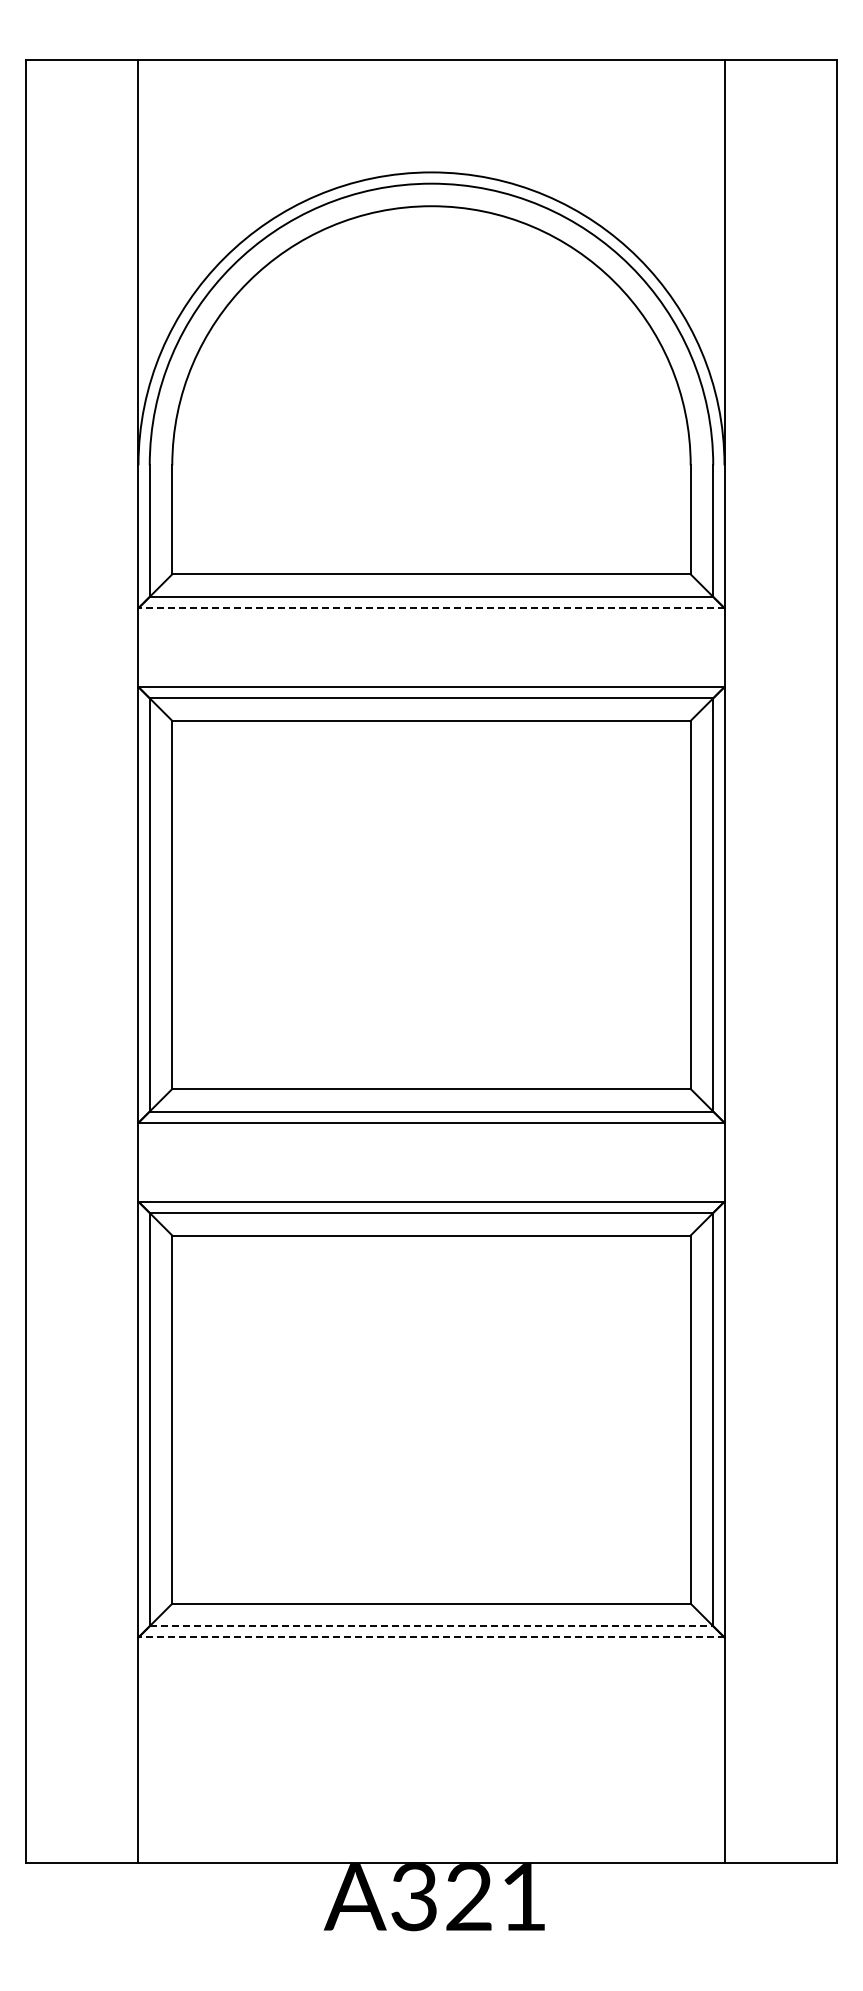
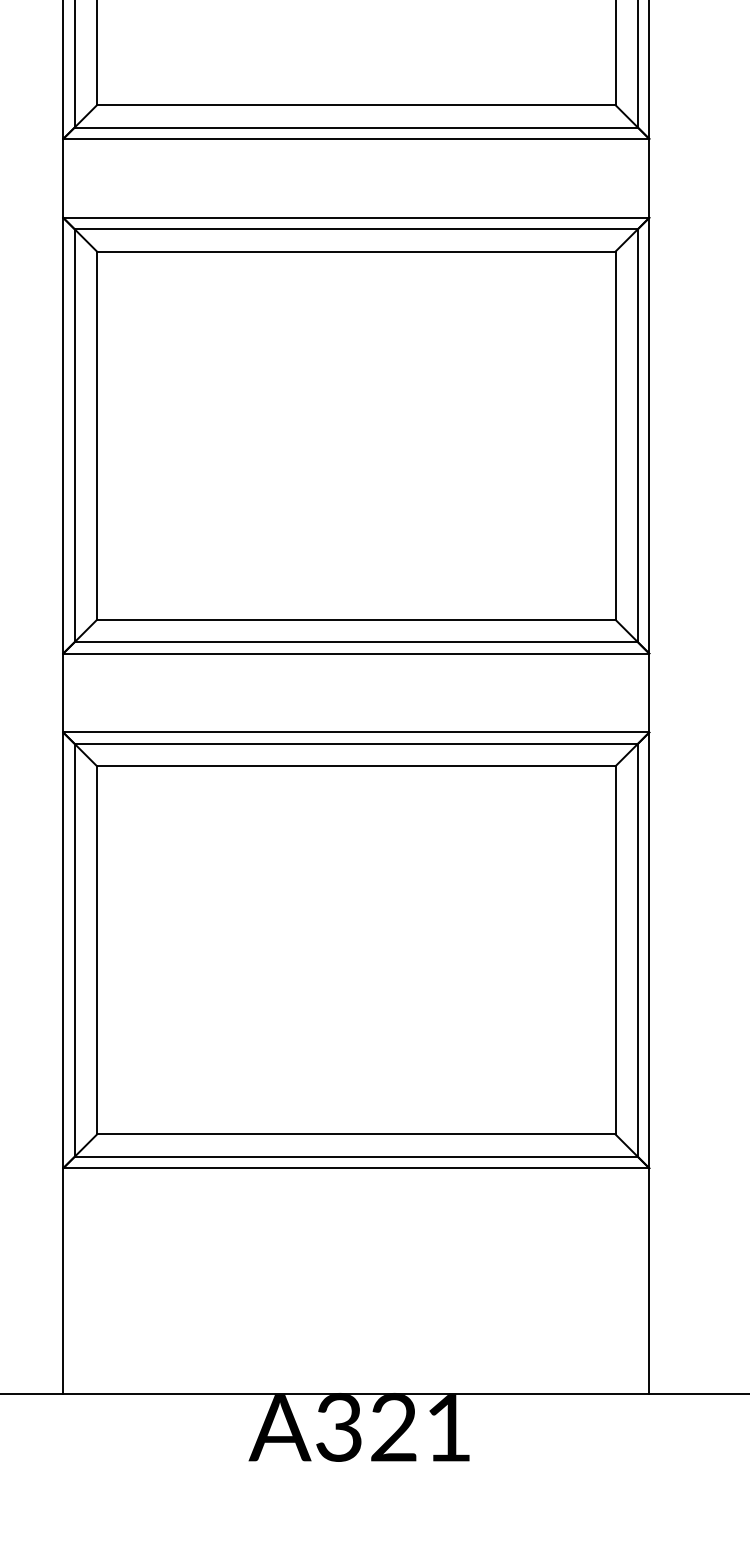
line: (430, 608) -> (355, 139), dashed -> solid
line: (431, 1626) -> (356, 1157), dashed -> solid
line: (430, 1637) -> (355, 1168), dashed -> solid

